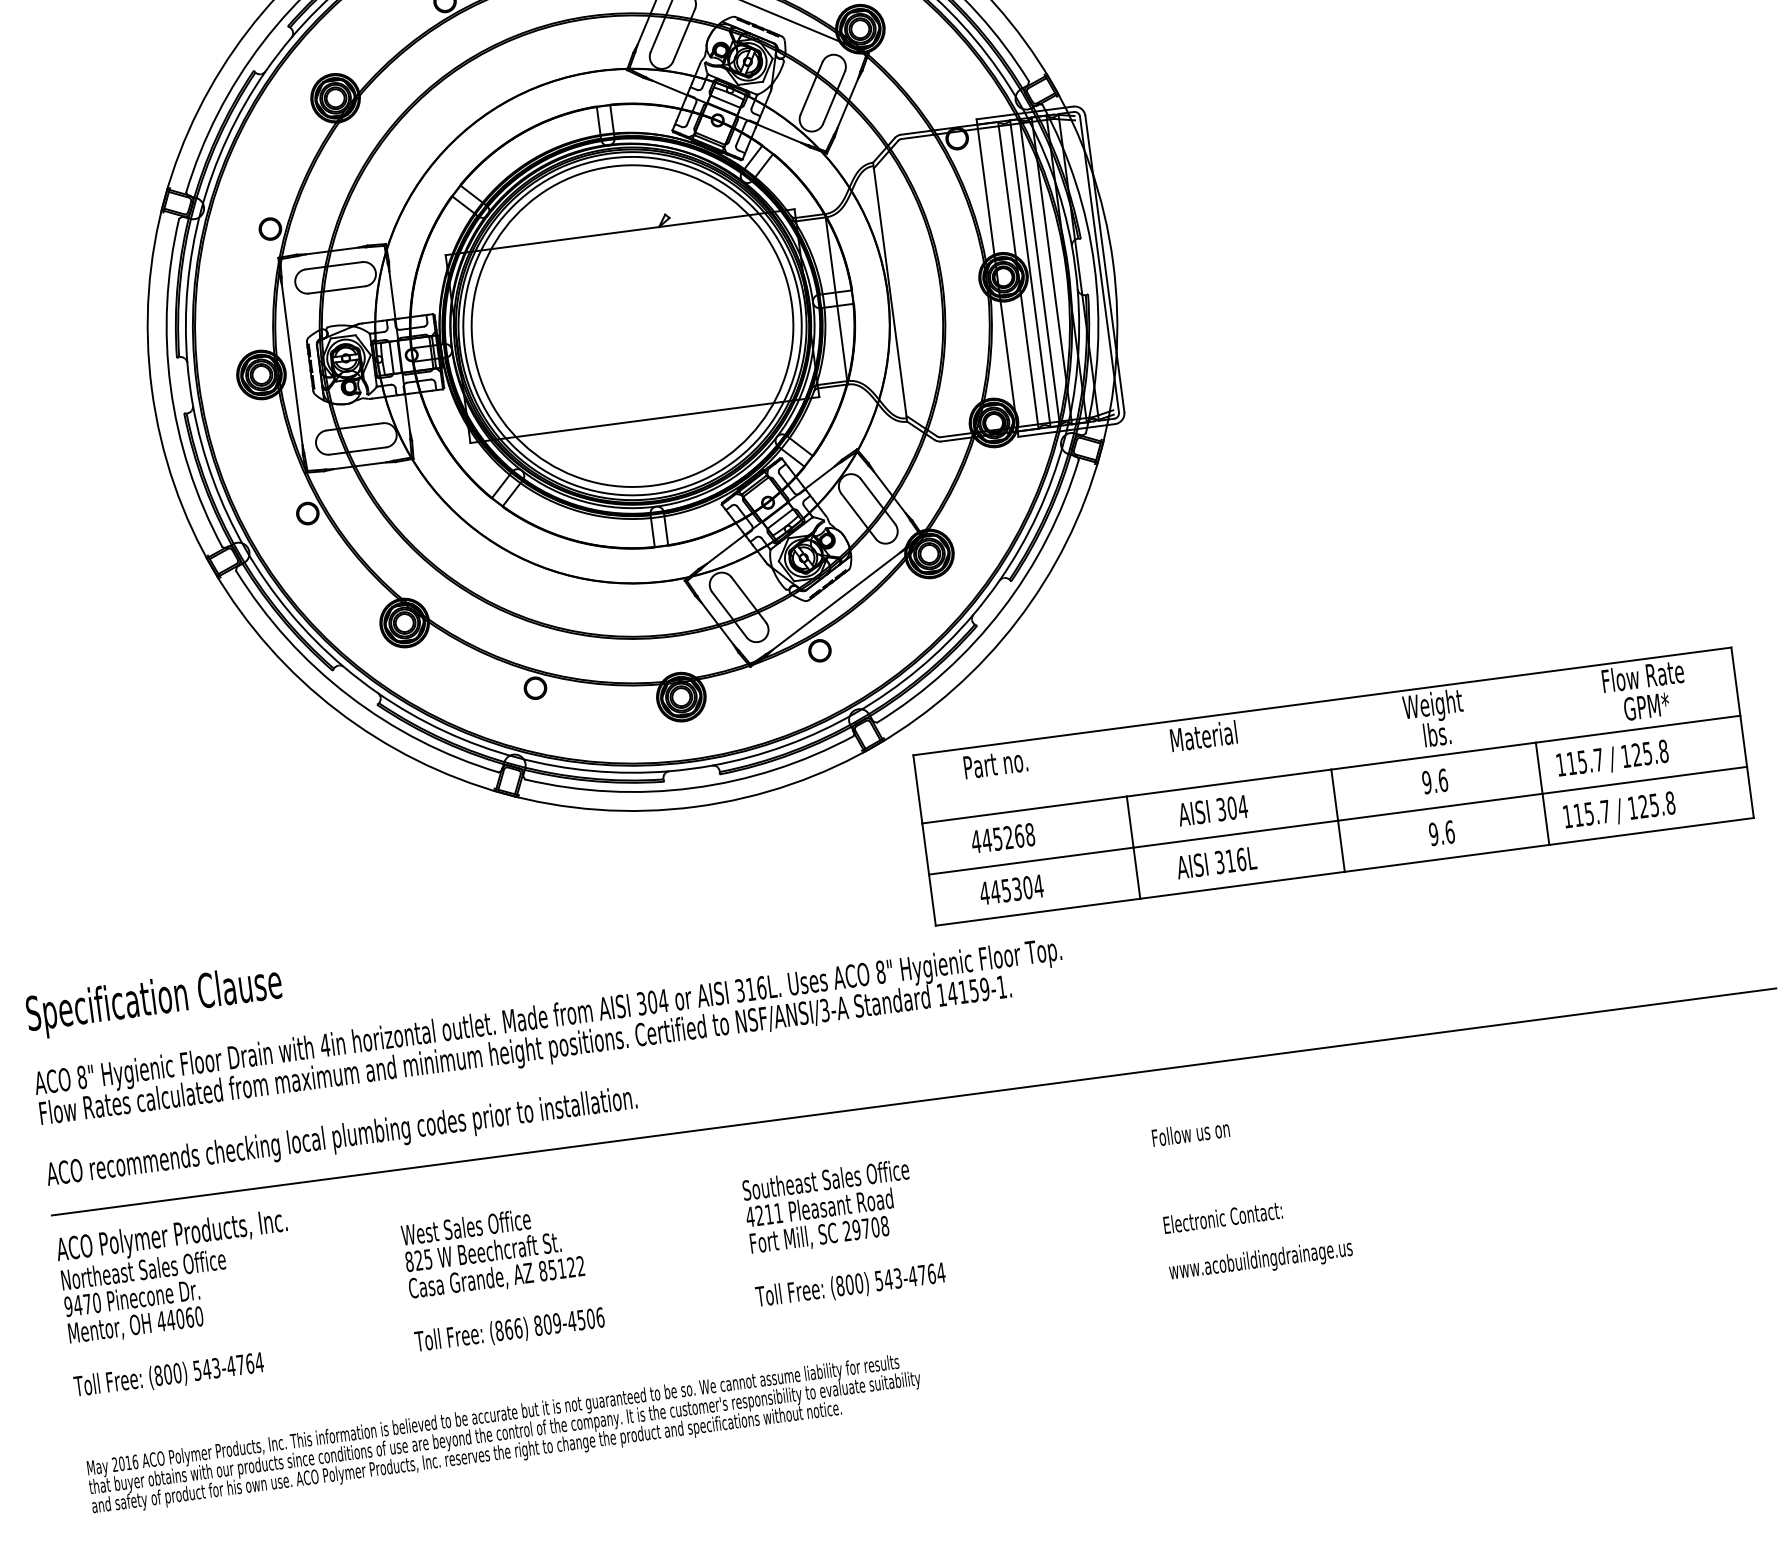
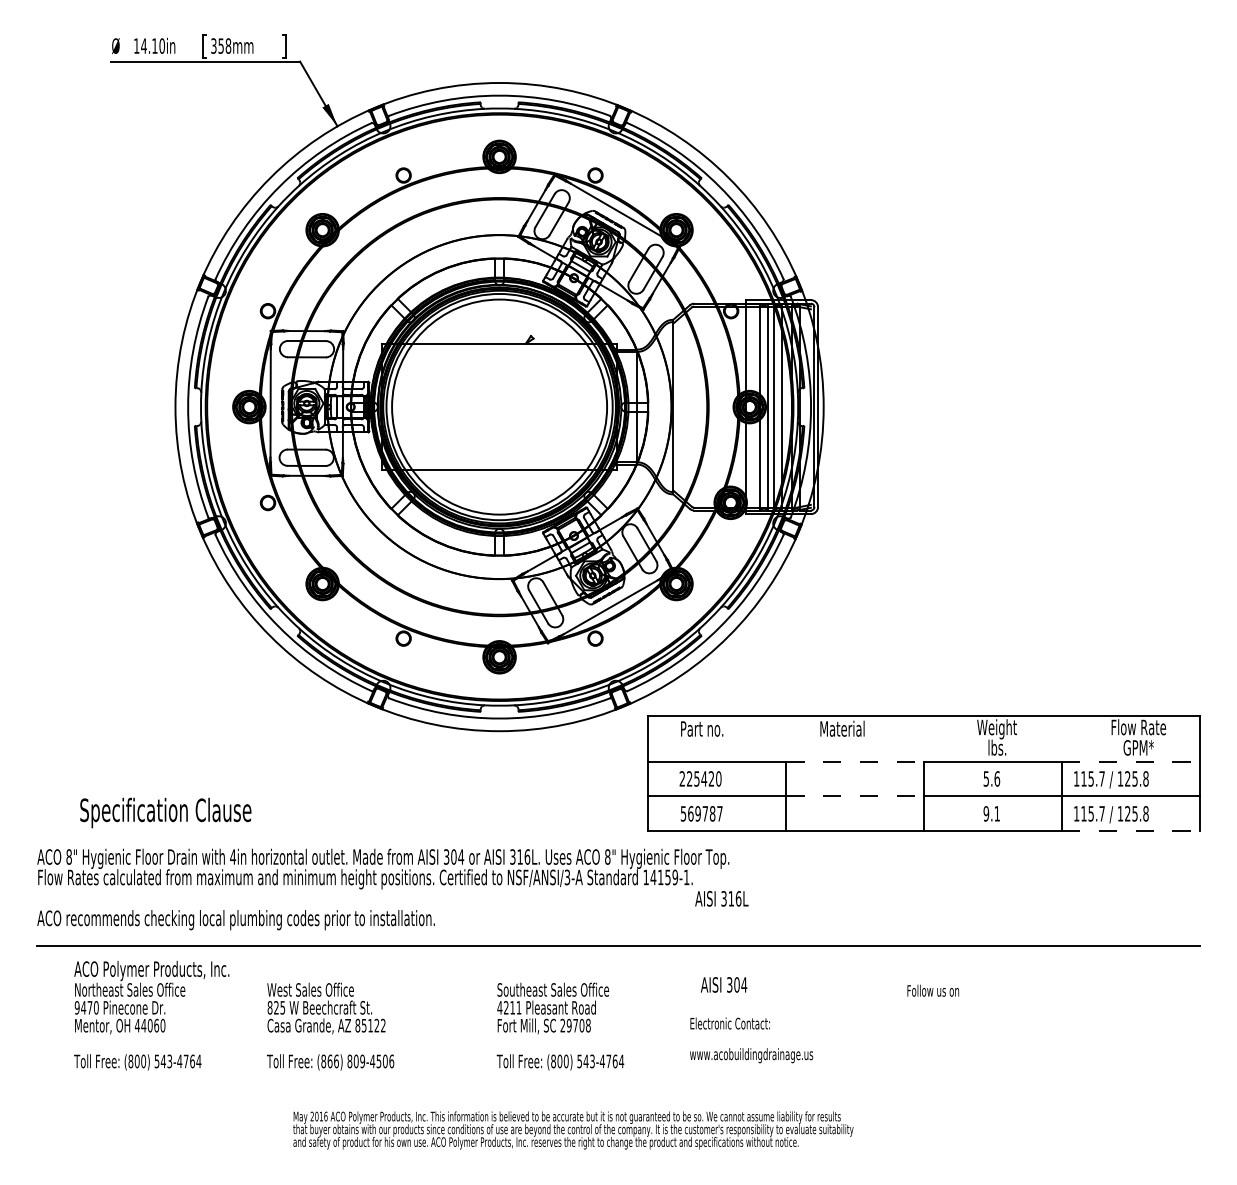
line: (1637, 730) -> (1130, 762), solid -> dashed
text: (1427, 781) -> (986, 778), 9.6 -> 5.6
line: (1229, 783) -> (855, 762), solid -> dashed
text: (1213, 809) -> (724, 984), moved
line: (1650, 830) -> (1130, 830), solid -> dashed
text: (1450, 831) -> (997, 813), 9.6 -> 9.1
line: (1236, 834) -> (855, 796), solid -> dashed
text: (1002, 837) -> (700, 778), 445268 -> 225420
text: (1215, 862) -> (721, 898), moved
text: (1011, 889) -> (701, 813), 445304 -> 569787
text: (153, 1000) -> (165, 812), moved
text: (1191, 1132) -> (933, 990), moved
text: (1257, 1238) -> (751, 1040), moved
text: (180, 1303) -> (151, 1015), moved
text: (505, 1434) -> (573, 1130), moved

